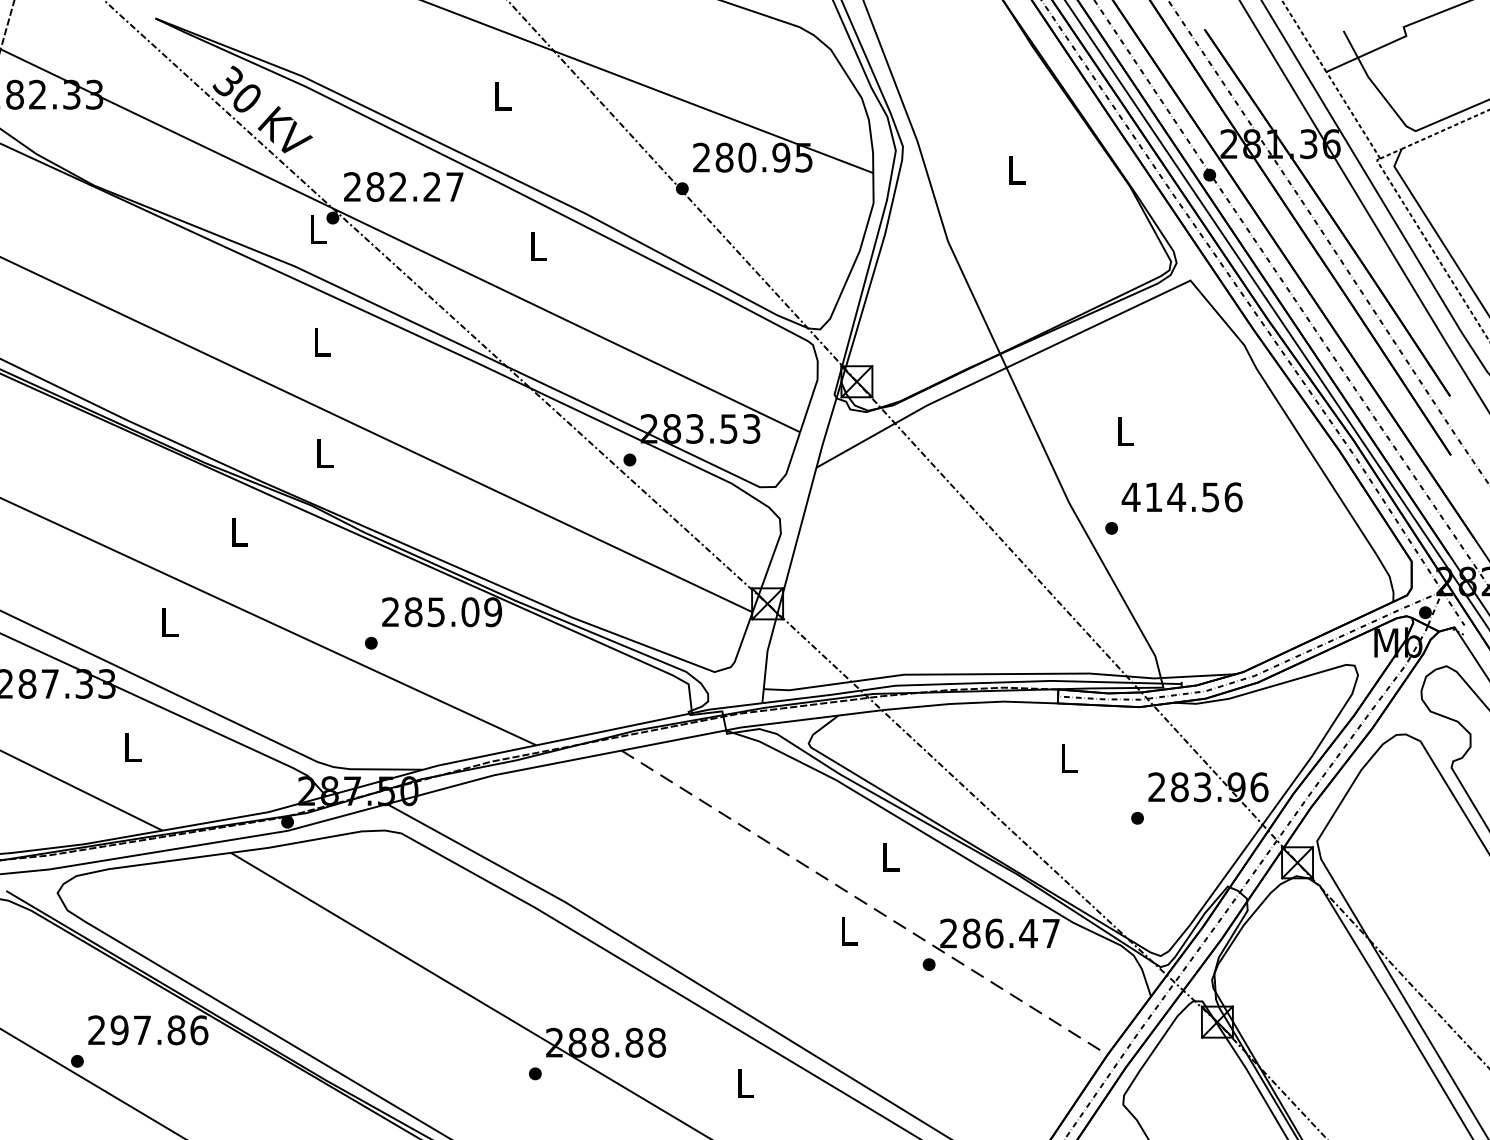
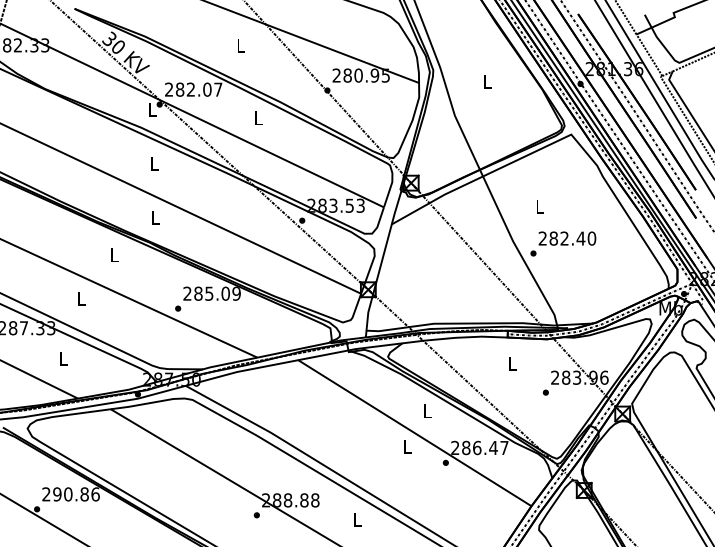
text: (432, 186) -> (207, 89), 282.27 -> 282.07
text: (1182, 497) -> (567, 238), 414.56 -> 282.40
line: (863, 903) -> (414, 433), dashed -> solid
text: (142, 1030) -> (68, 494), 297.86 -> 290.86

